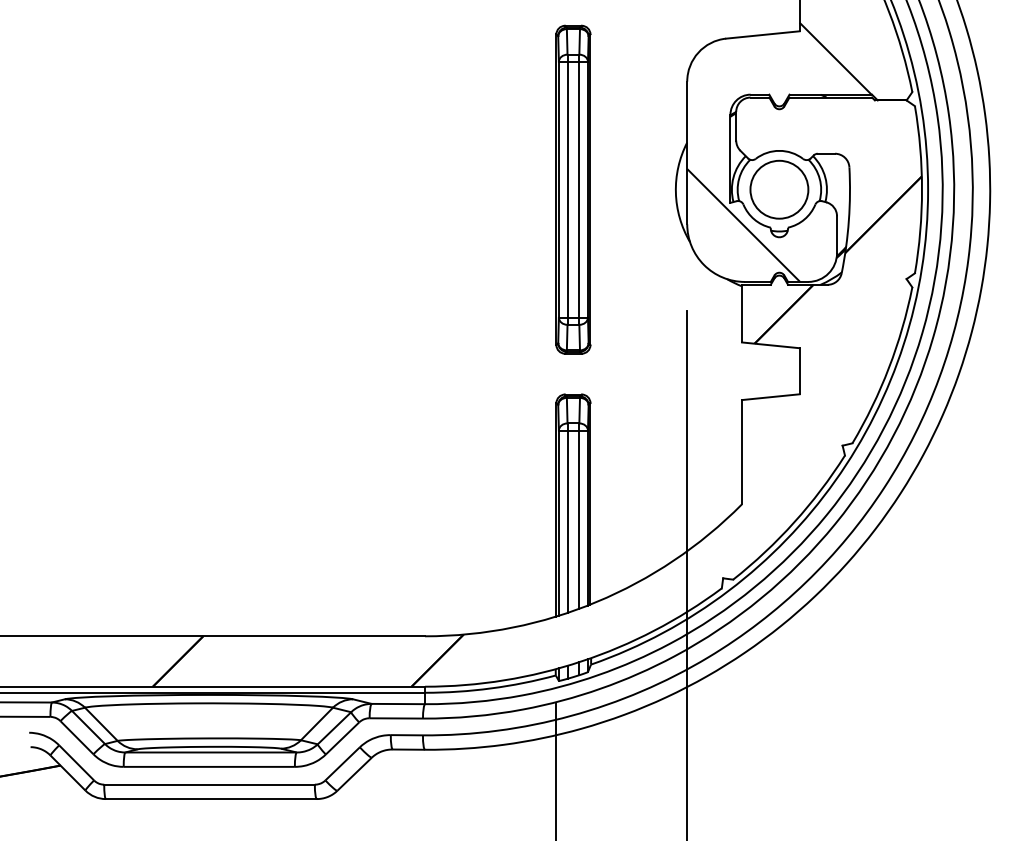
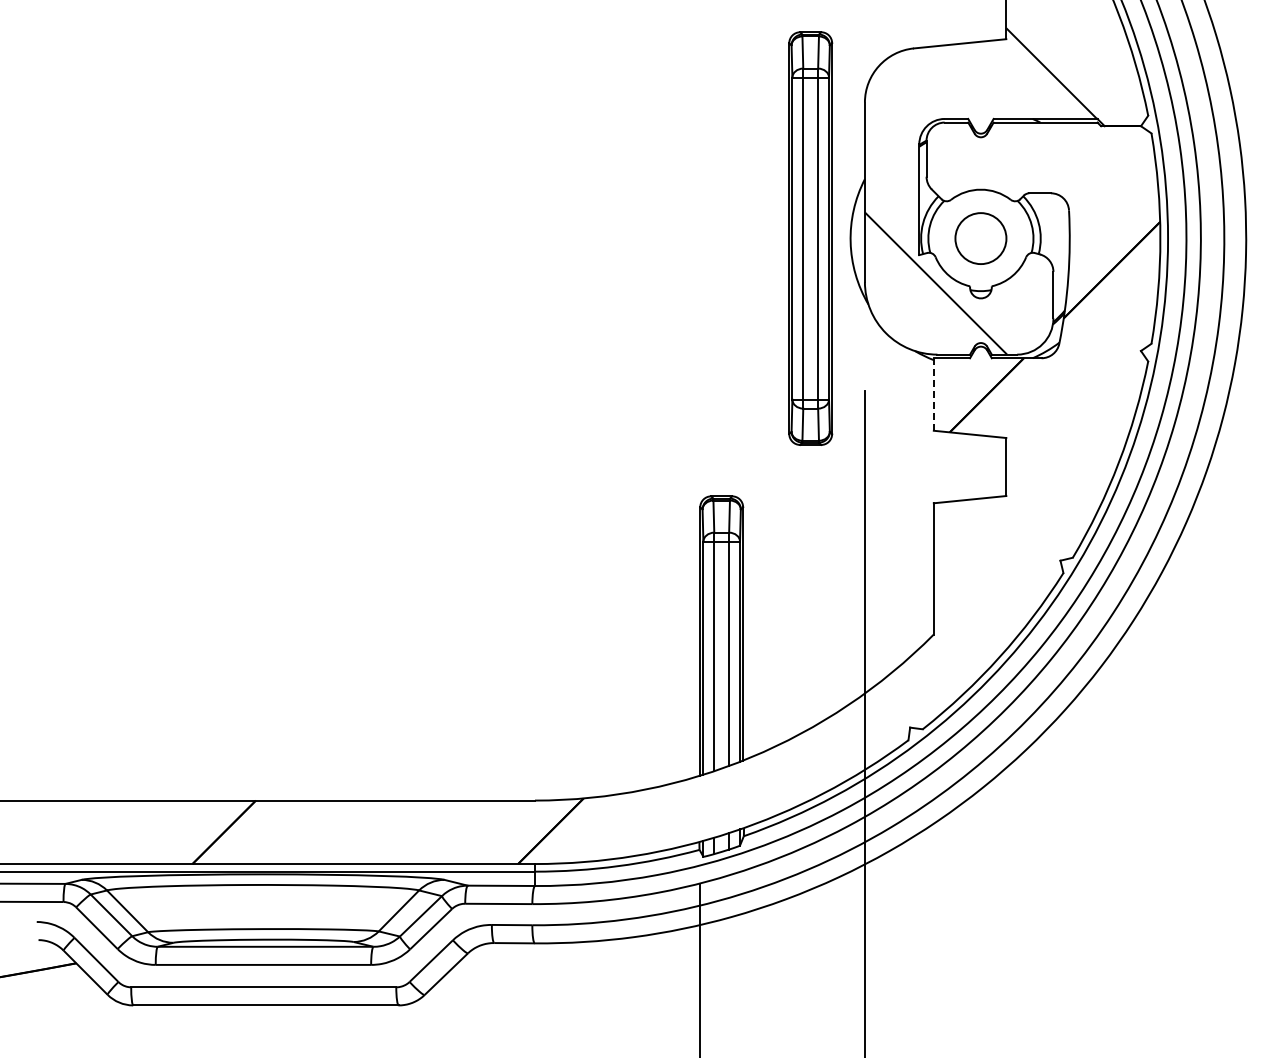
part: (573, 189) -> (810, 238), moved
circle: (779, 189) -> (980, 238), size x0.7
line: (741, 314) -> (933, 395), solid -> dashed

